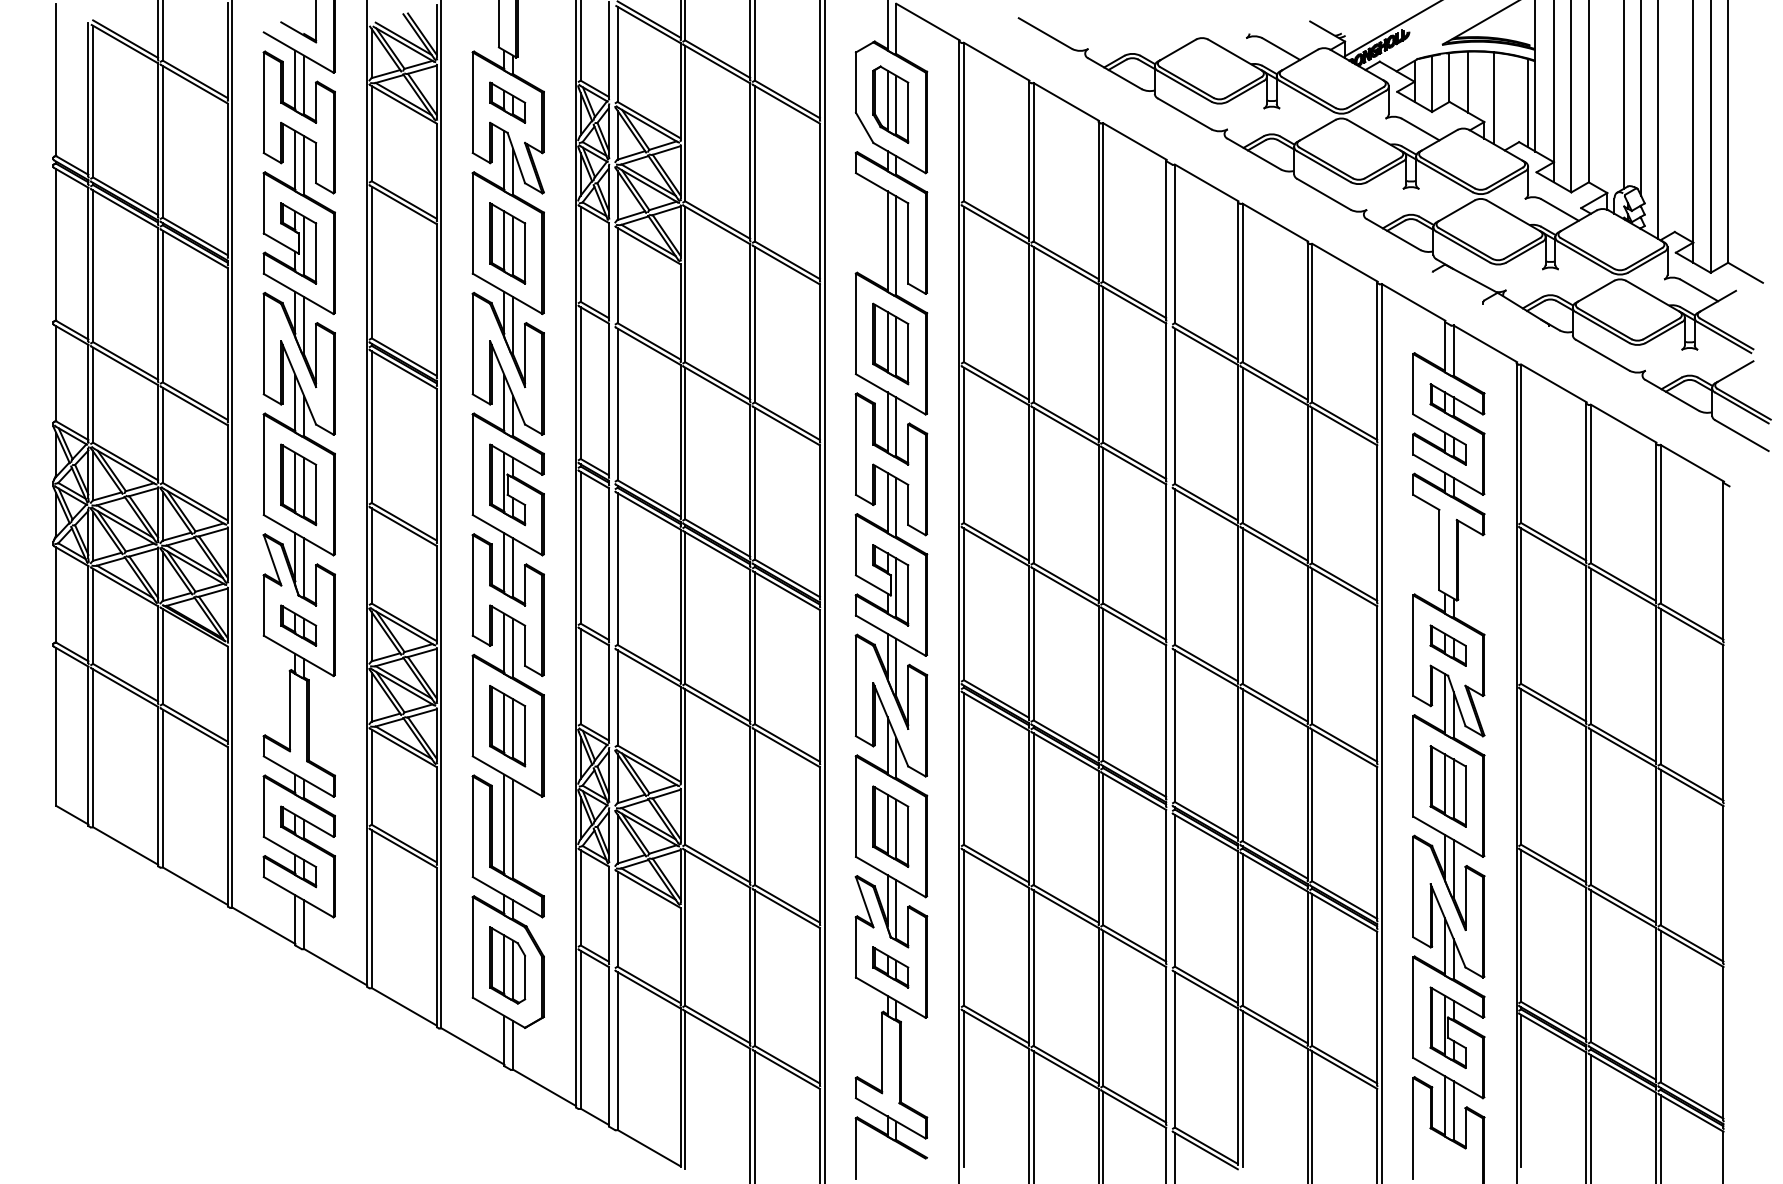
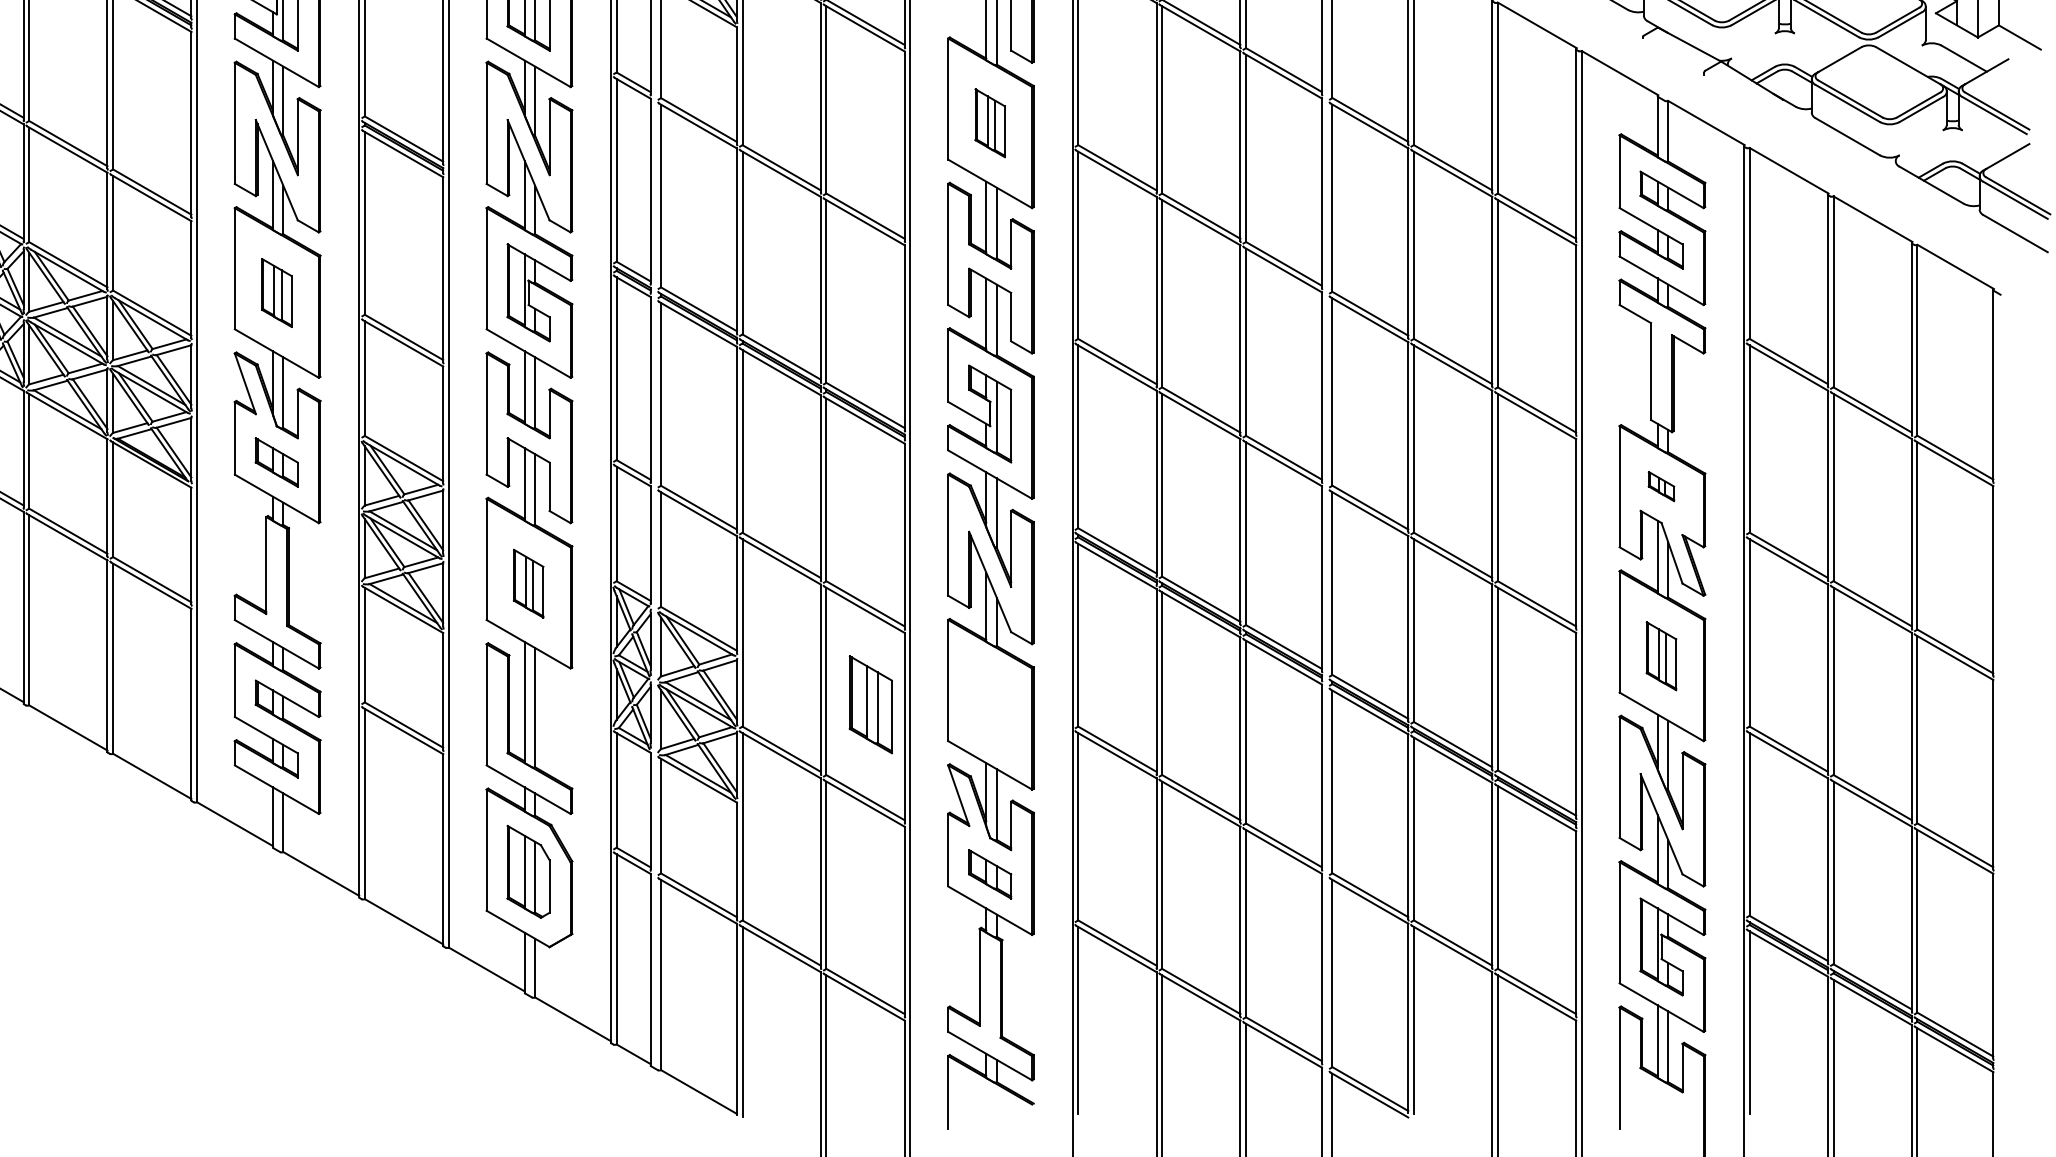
part: (890, 343) -> (989, 122), size x0.7
part: (298, 484) -> (276, 292), size x0.7
part: (1447, 645) -> (1660, 486), size x0.6
part: (507, 726) -> (528, 584), size x0.7
part: (1447, 786) -> (1660, 656), size x0.7
part: (890, 826) -> (870, 704), moved

